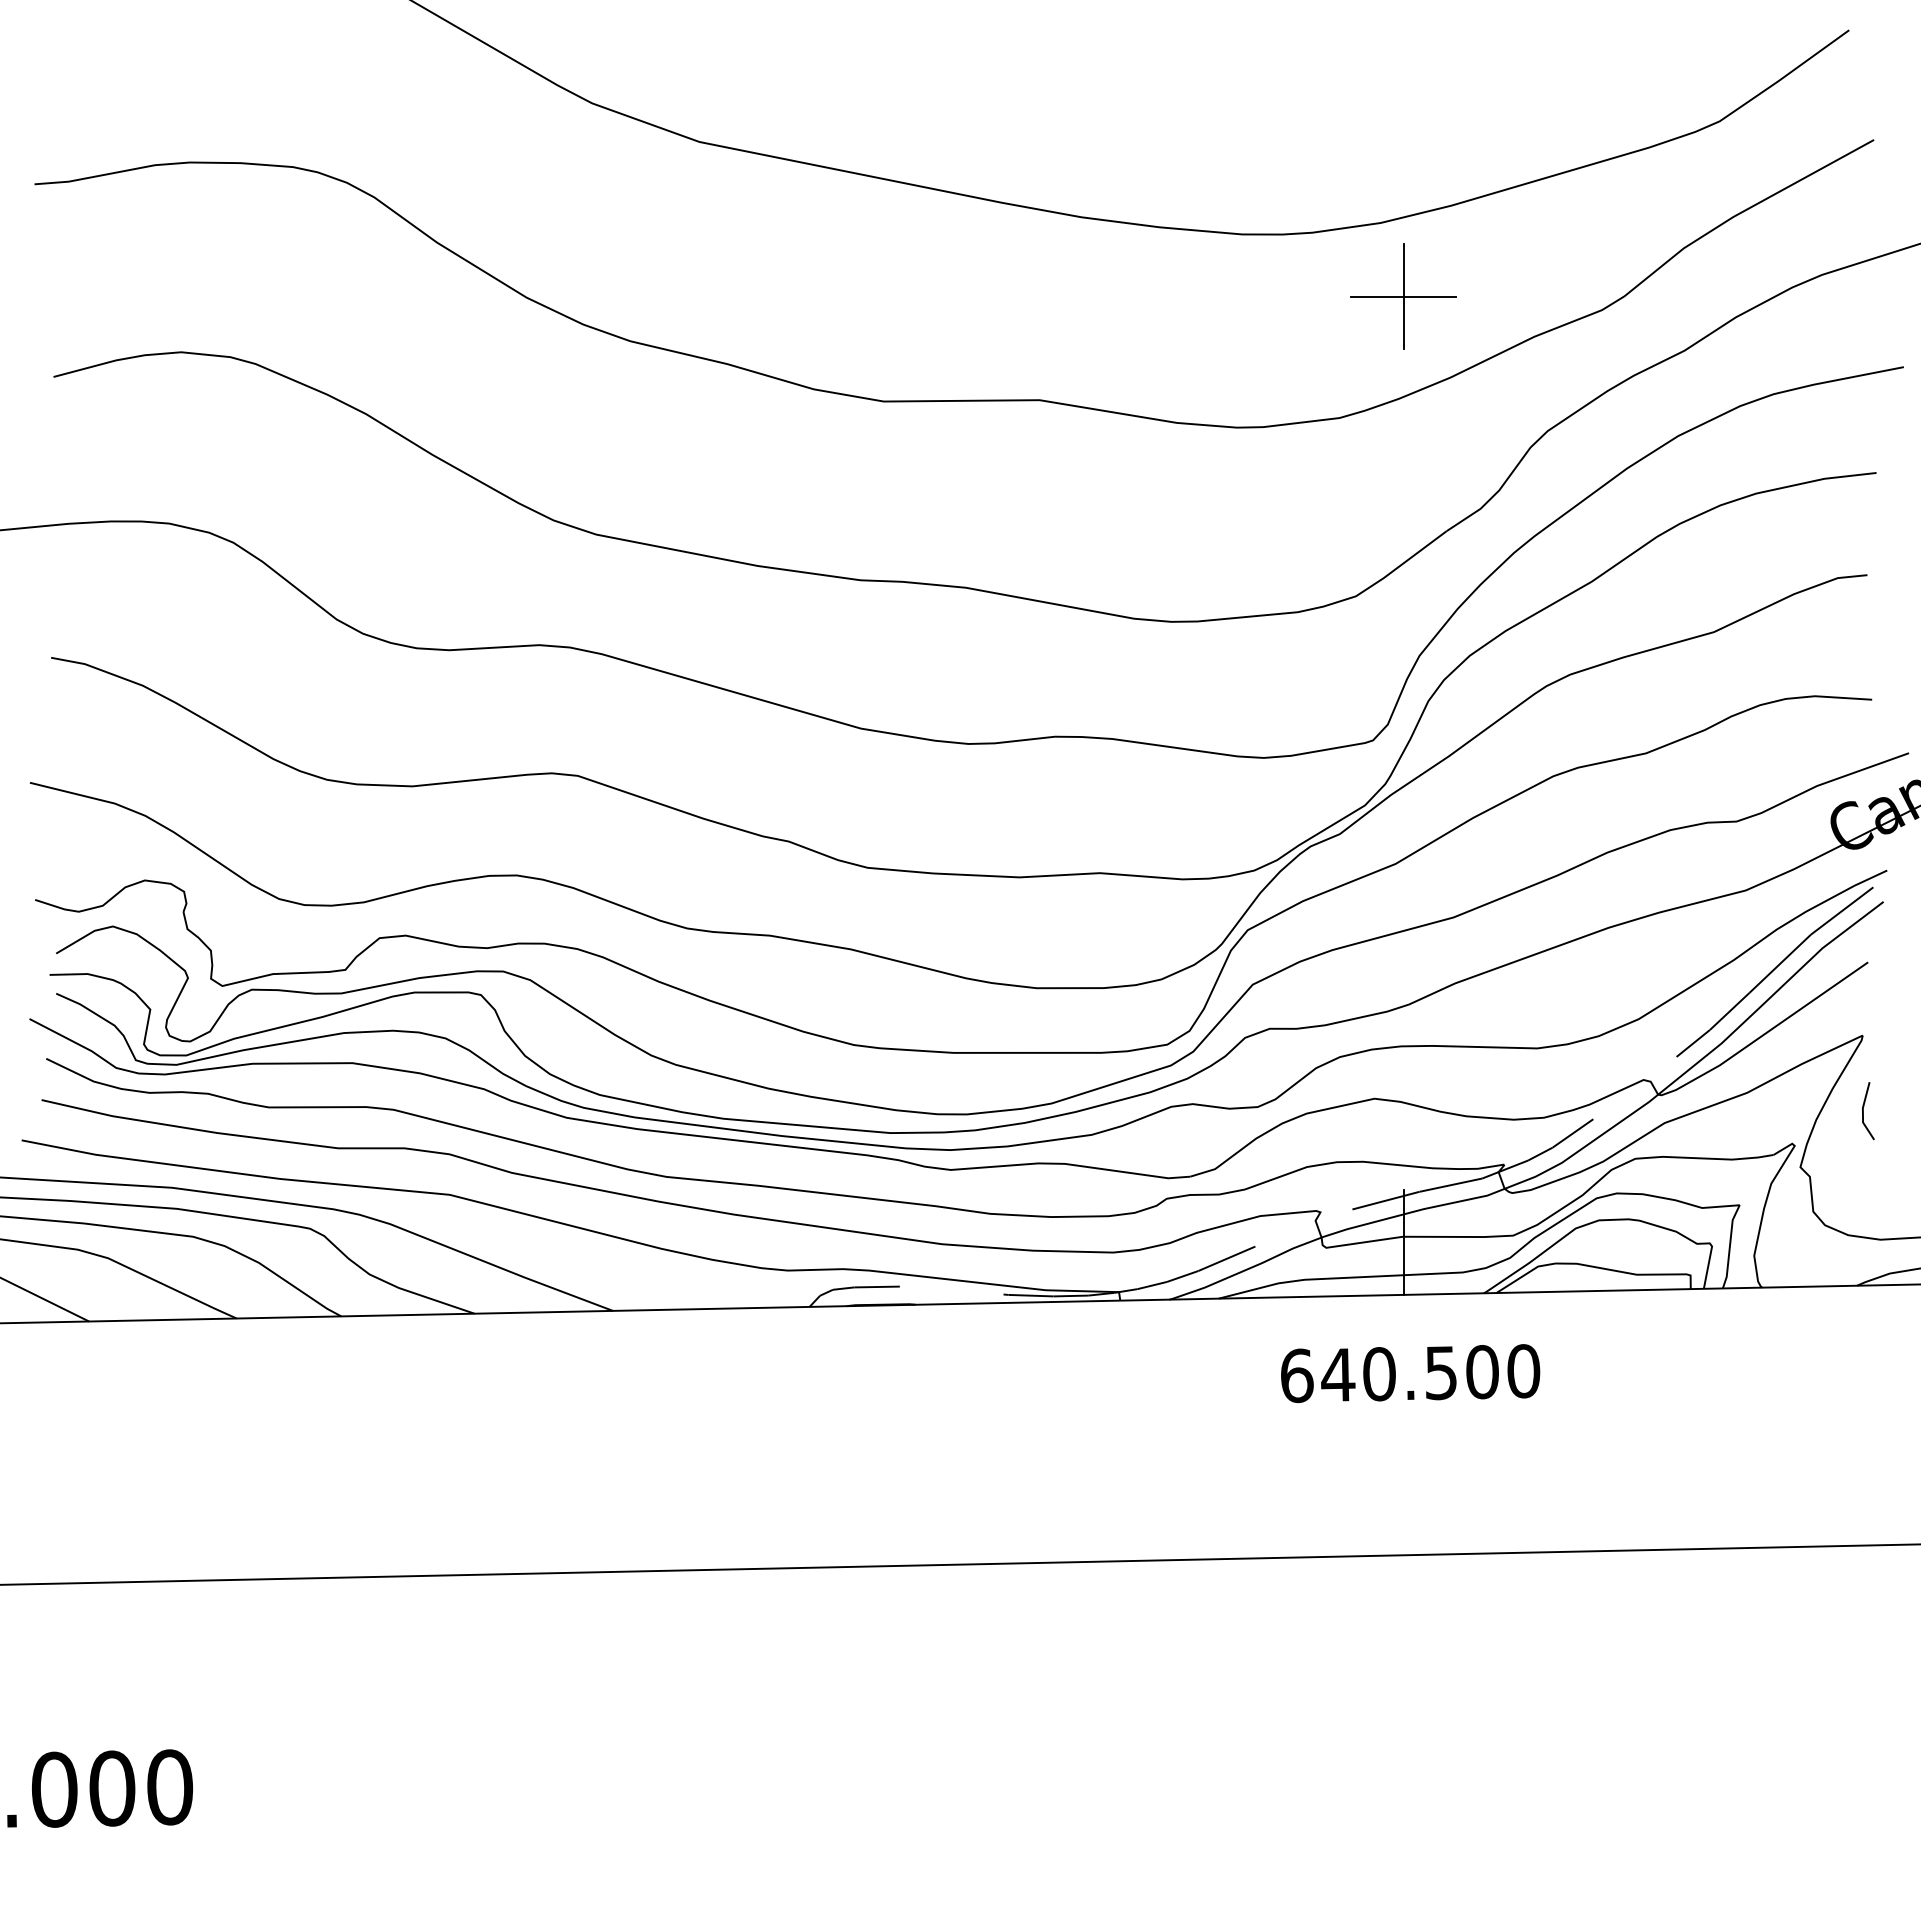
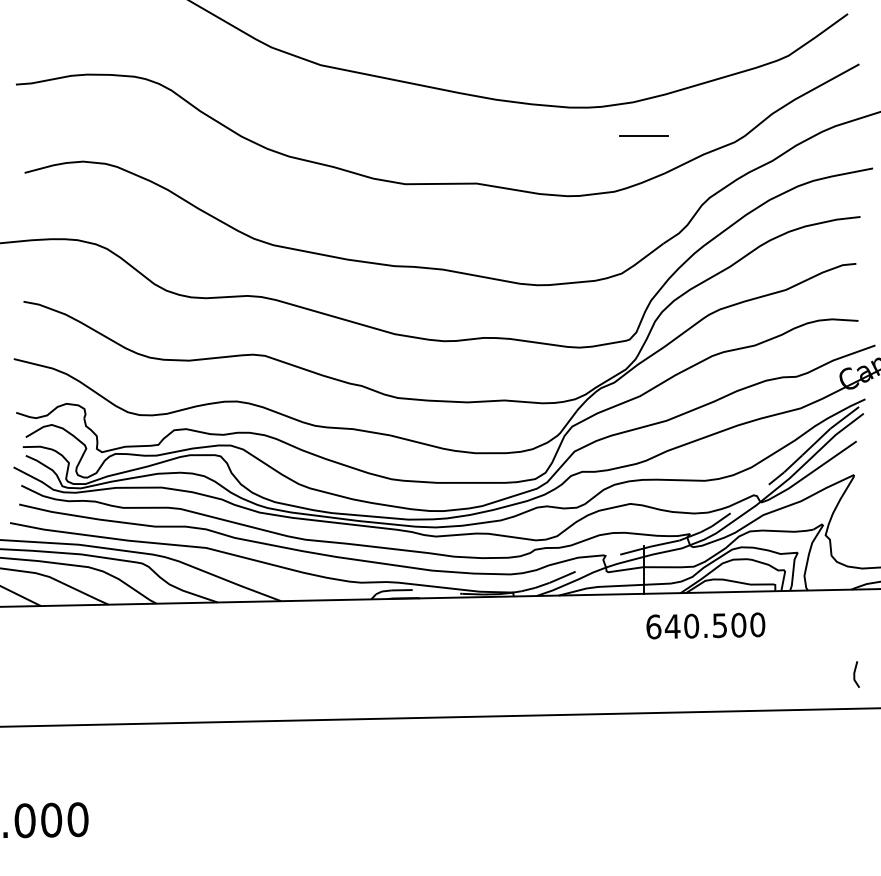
line: (1403, 297) -> (643, 136), removed
line: (1865, 1110) -> (855, 674), moved
text: (1409, 1372) -> (705, 625), moved

